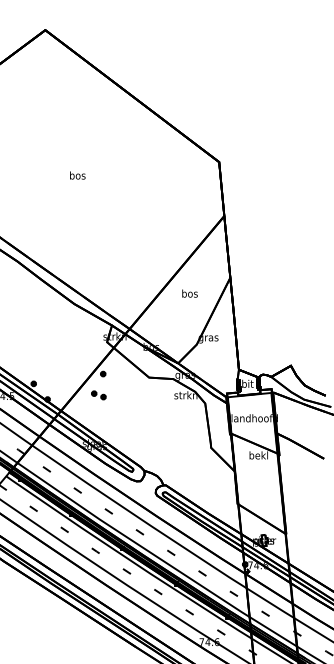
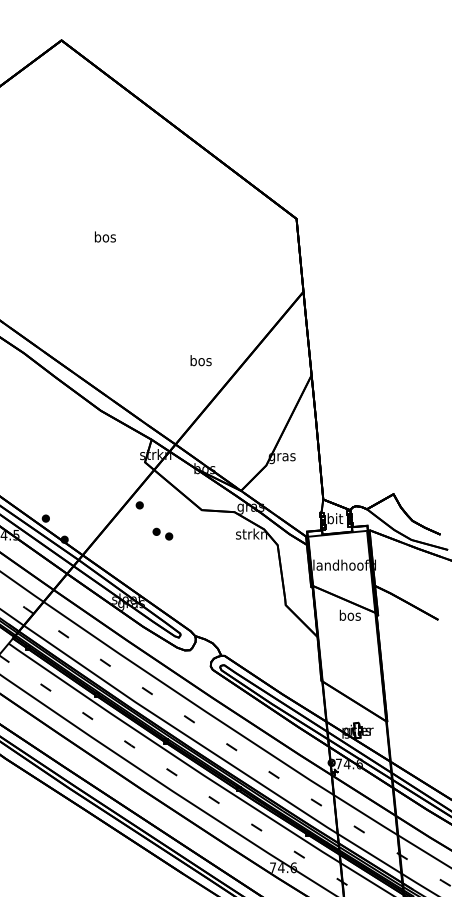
text: (189, 293) -> (200, 360), moved
part: (98, 394) -> (162, 533), moved
text: (258, 454) -> (349, 614), bekl -> bos

